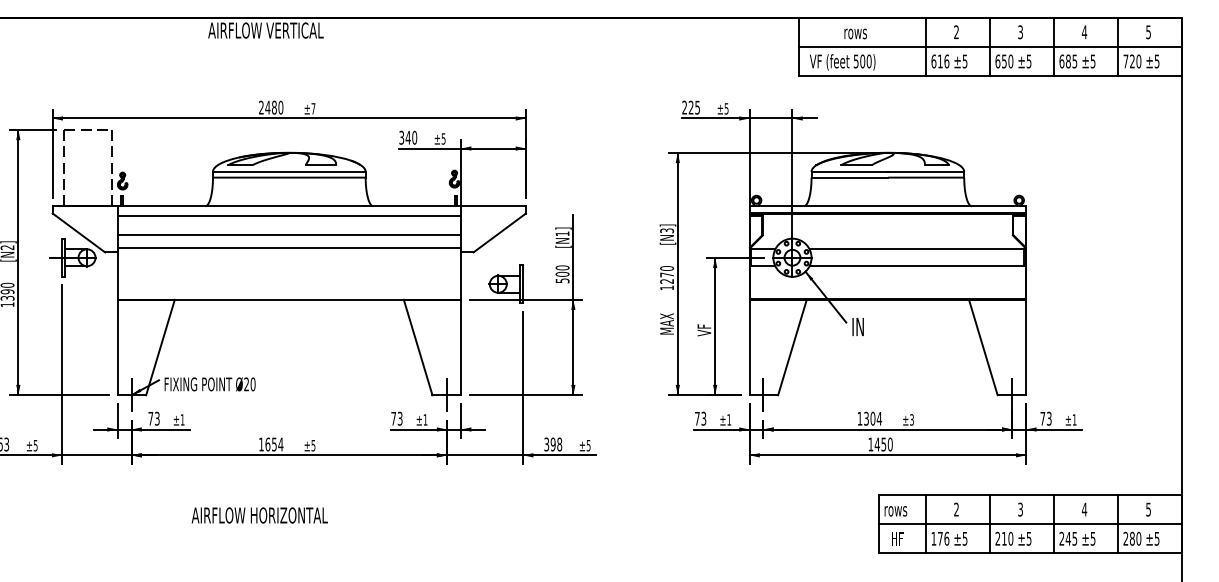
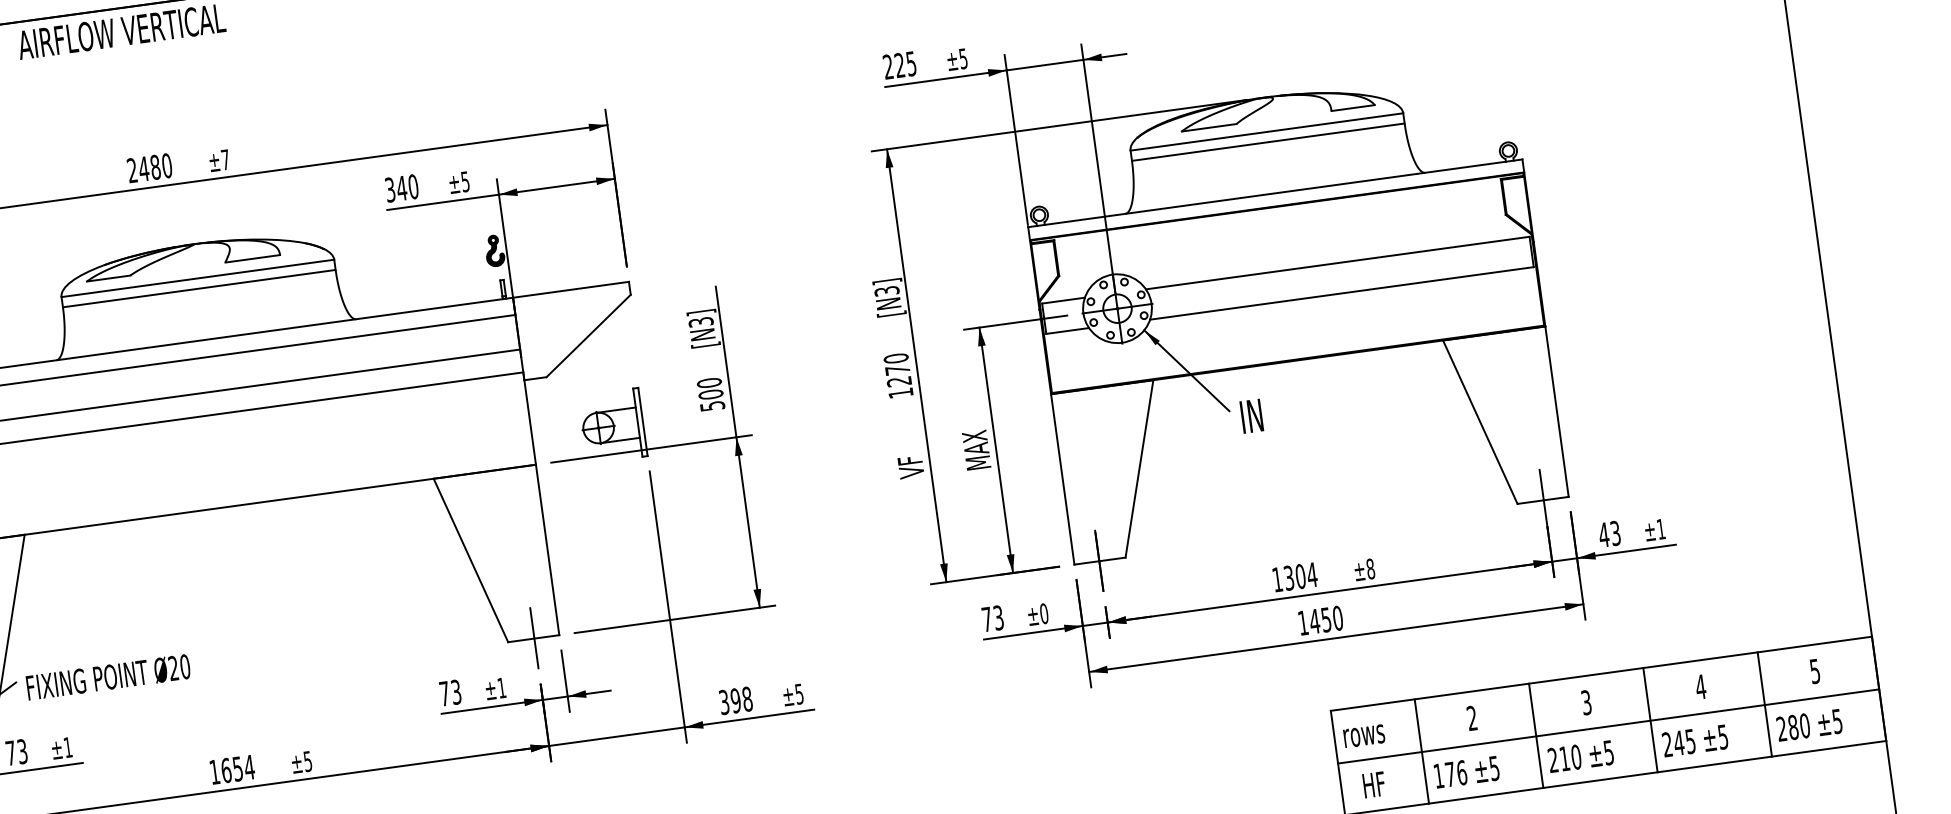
text: (562, 233) -> (700, 321), [N1] -> [N3]
text: (666, 324) -> (908, 458), MAX -> VF
text: (704, 325) -> (976, 451), VF -> MAX
text: (1042, 418) -> (1603, 534), 73 -> 43
text: (729, 419) -> (1044, 612), ±1 -> ±0
text: (912, 419) -> (1371, 568), ±3 -> ±8

